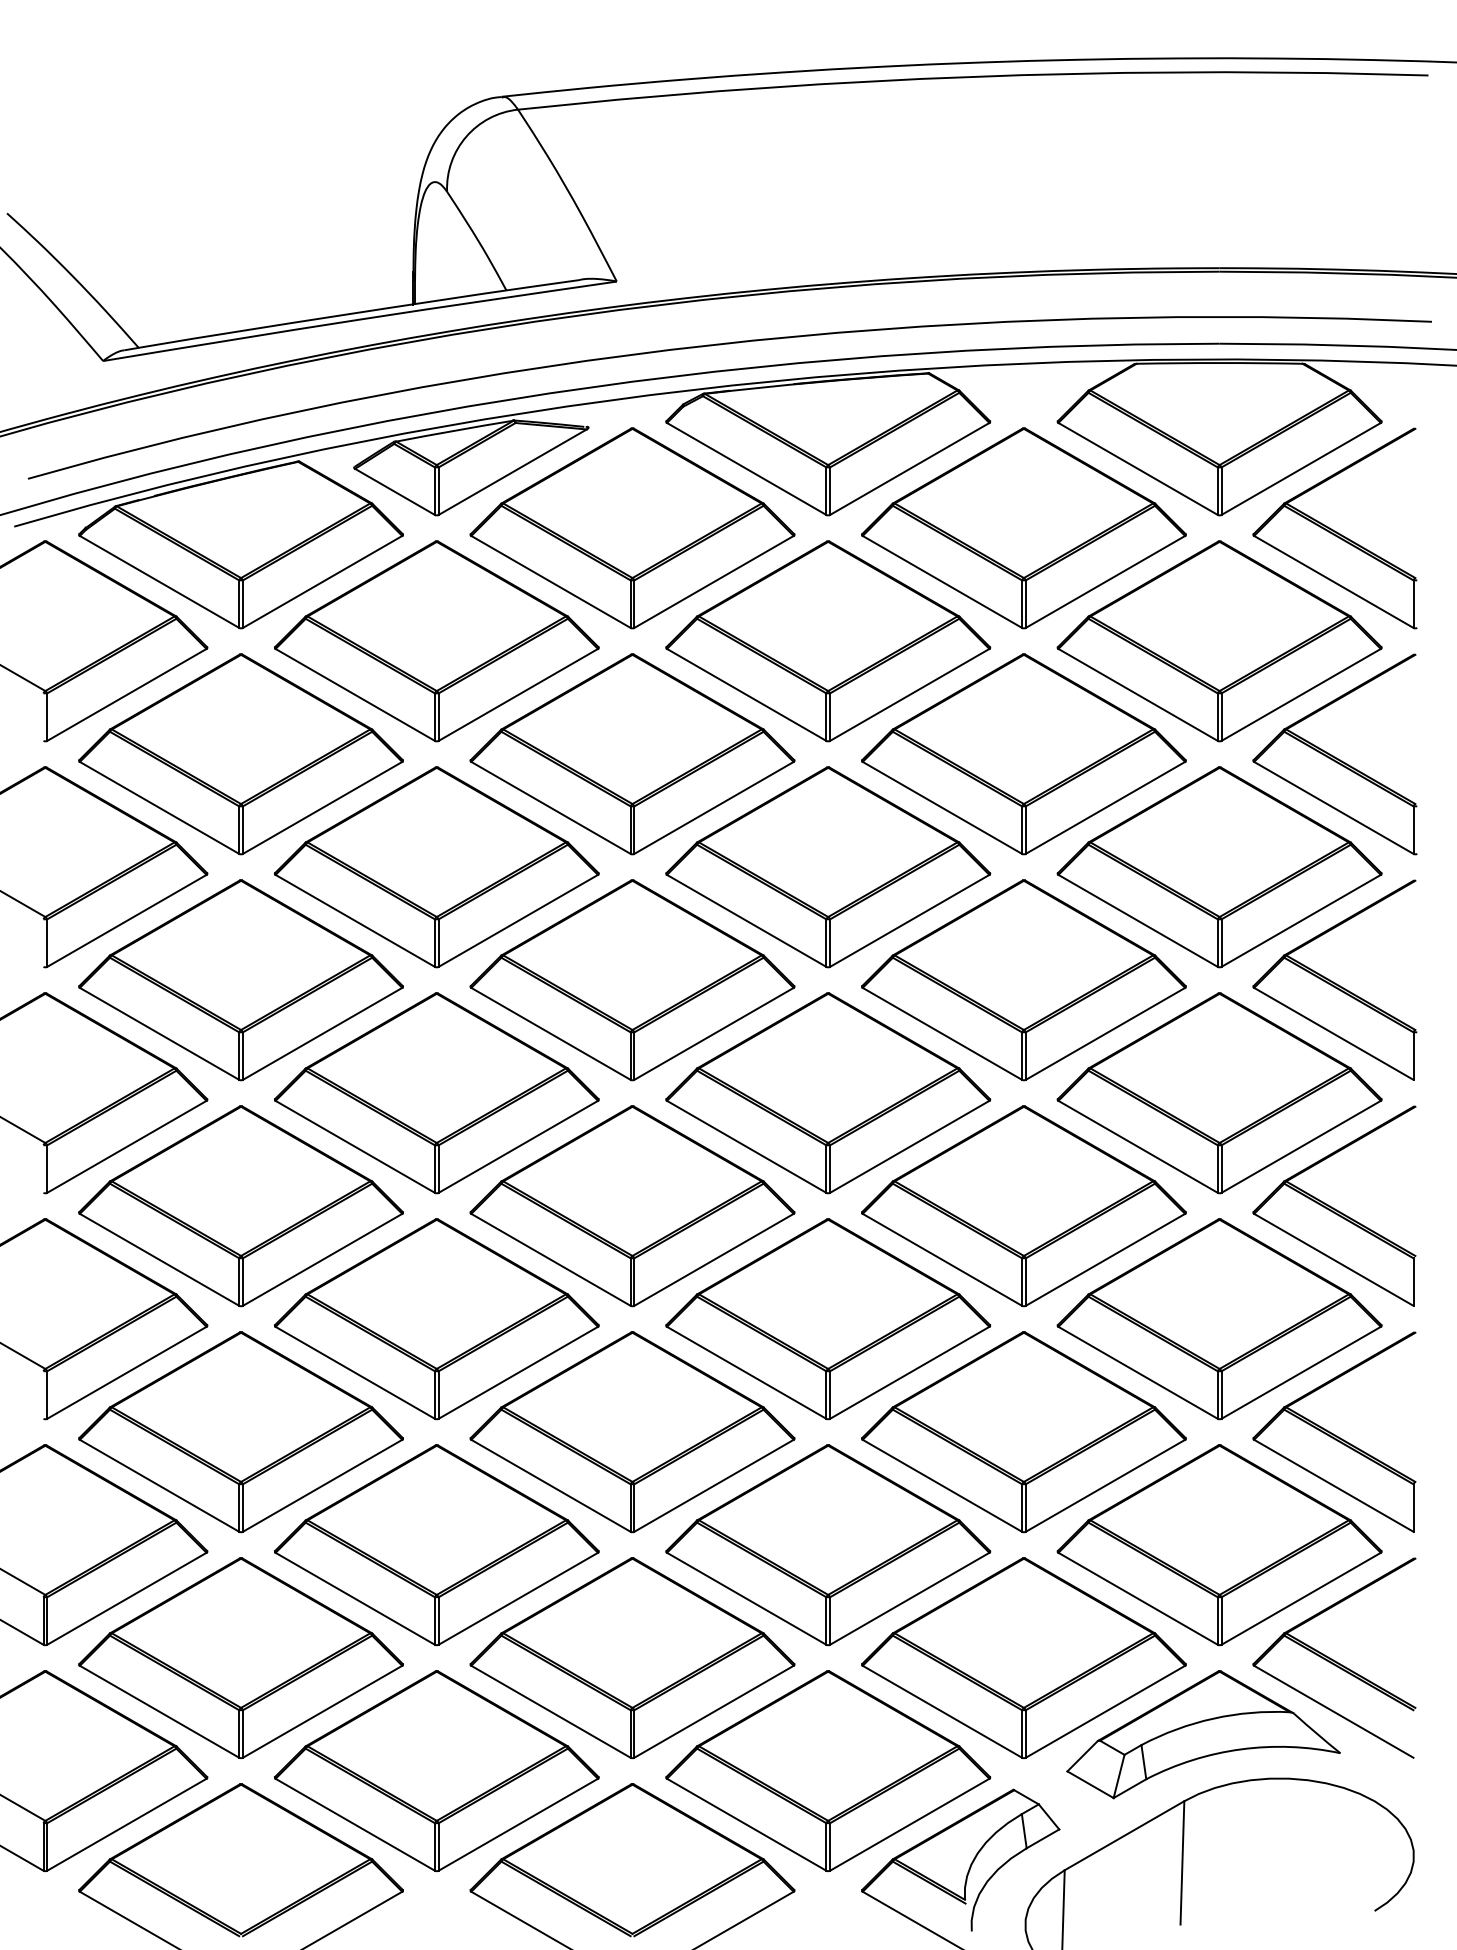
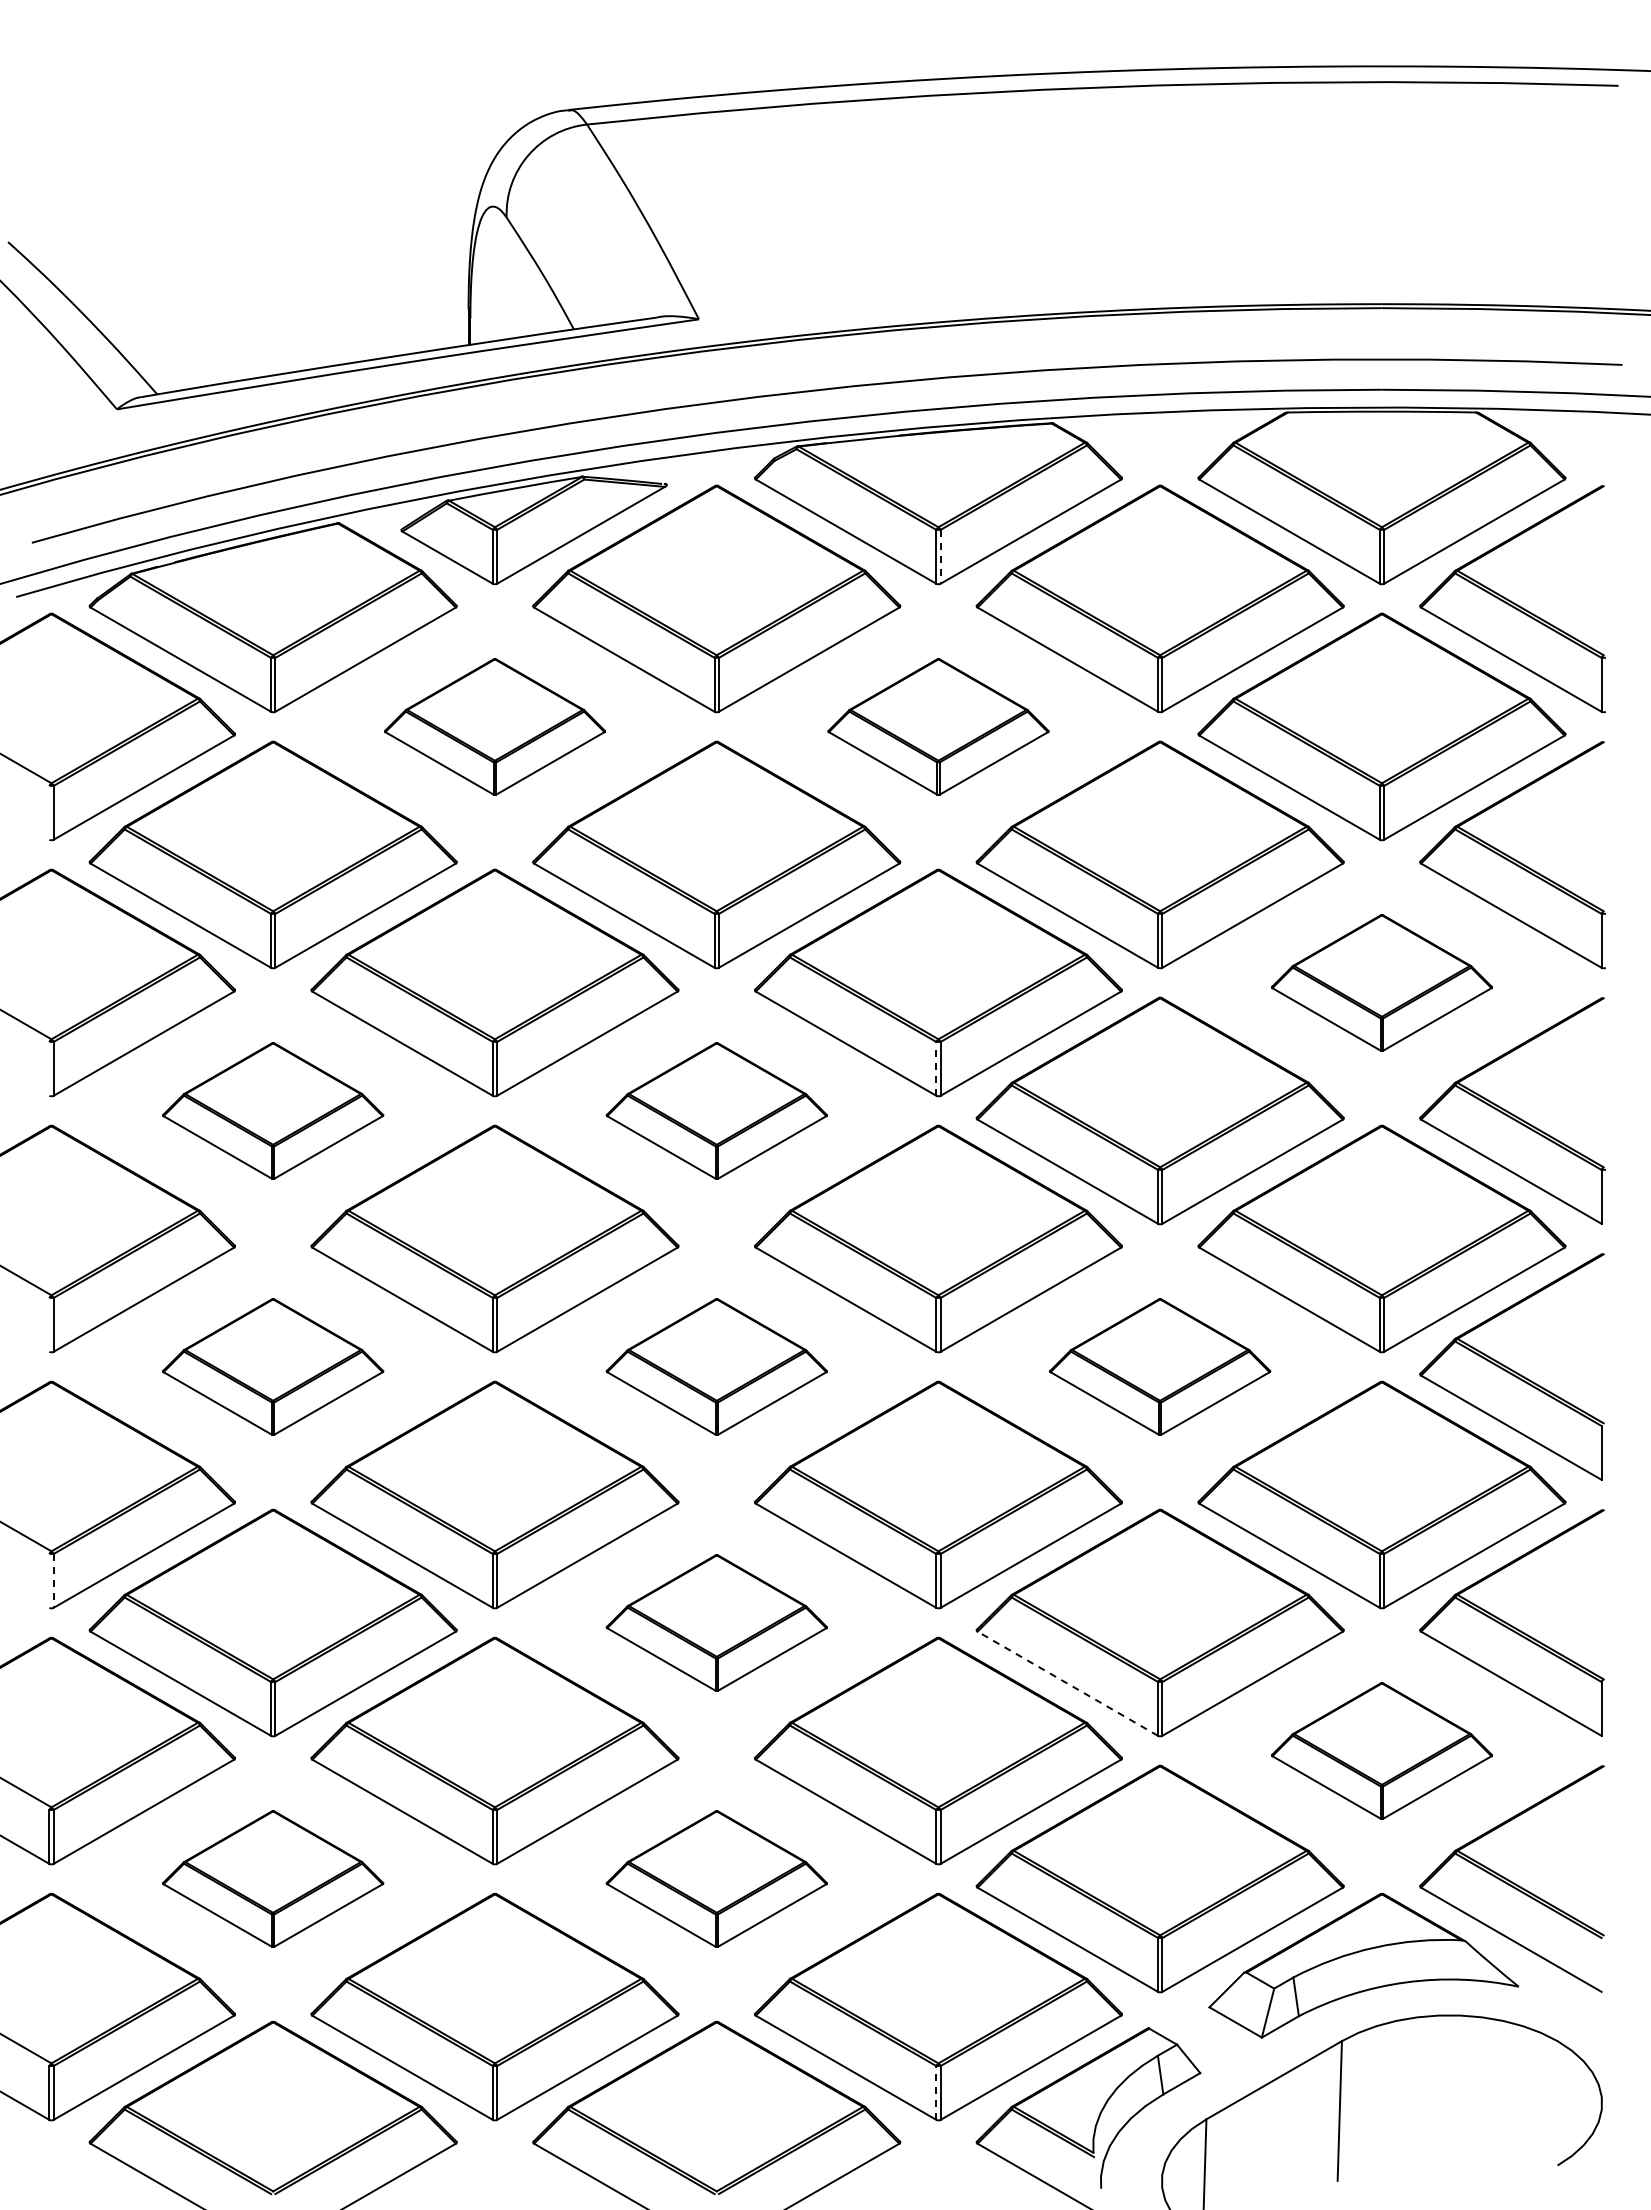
line: (829, 490) -> (940, 556), solid -> dashed
part: (436, 640) -> (494, 726), size x0.6
part: (828, 640) -> (938, 726), size x0.6
part: (1219, 866) -> (1381, 982), size x0.6
line: (826, 942) -> (936, 1068), solid -> dashed
part: (240, 979) -> (272, 1110), size x0.6
part: (632, 979) -> (716, 1110), size x0.6
part: (240, 1205) -> (272, 1366), size x0.6
part: (632, 1205) -> (716, 1366), size x0.6
part: (1023, 1205) -> (1159, 1366), size x0.6
line: (47, 1394) -> (53, 1580), solid -> dashed
part: (632, 1431) -> (716, 1622), size x0.6
line: (942, 1485) -> (1067, 1683), solid -> dashed
part: (1219, 1544) -> (1381, 1750), size x0.6
part: (240, 1657) -> (272, 1878), size x0.6
part: (632, 1657) -> (716, 1878), size x0.6
line: (826, 1846) -> (936, 2092), solid -> dashed

